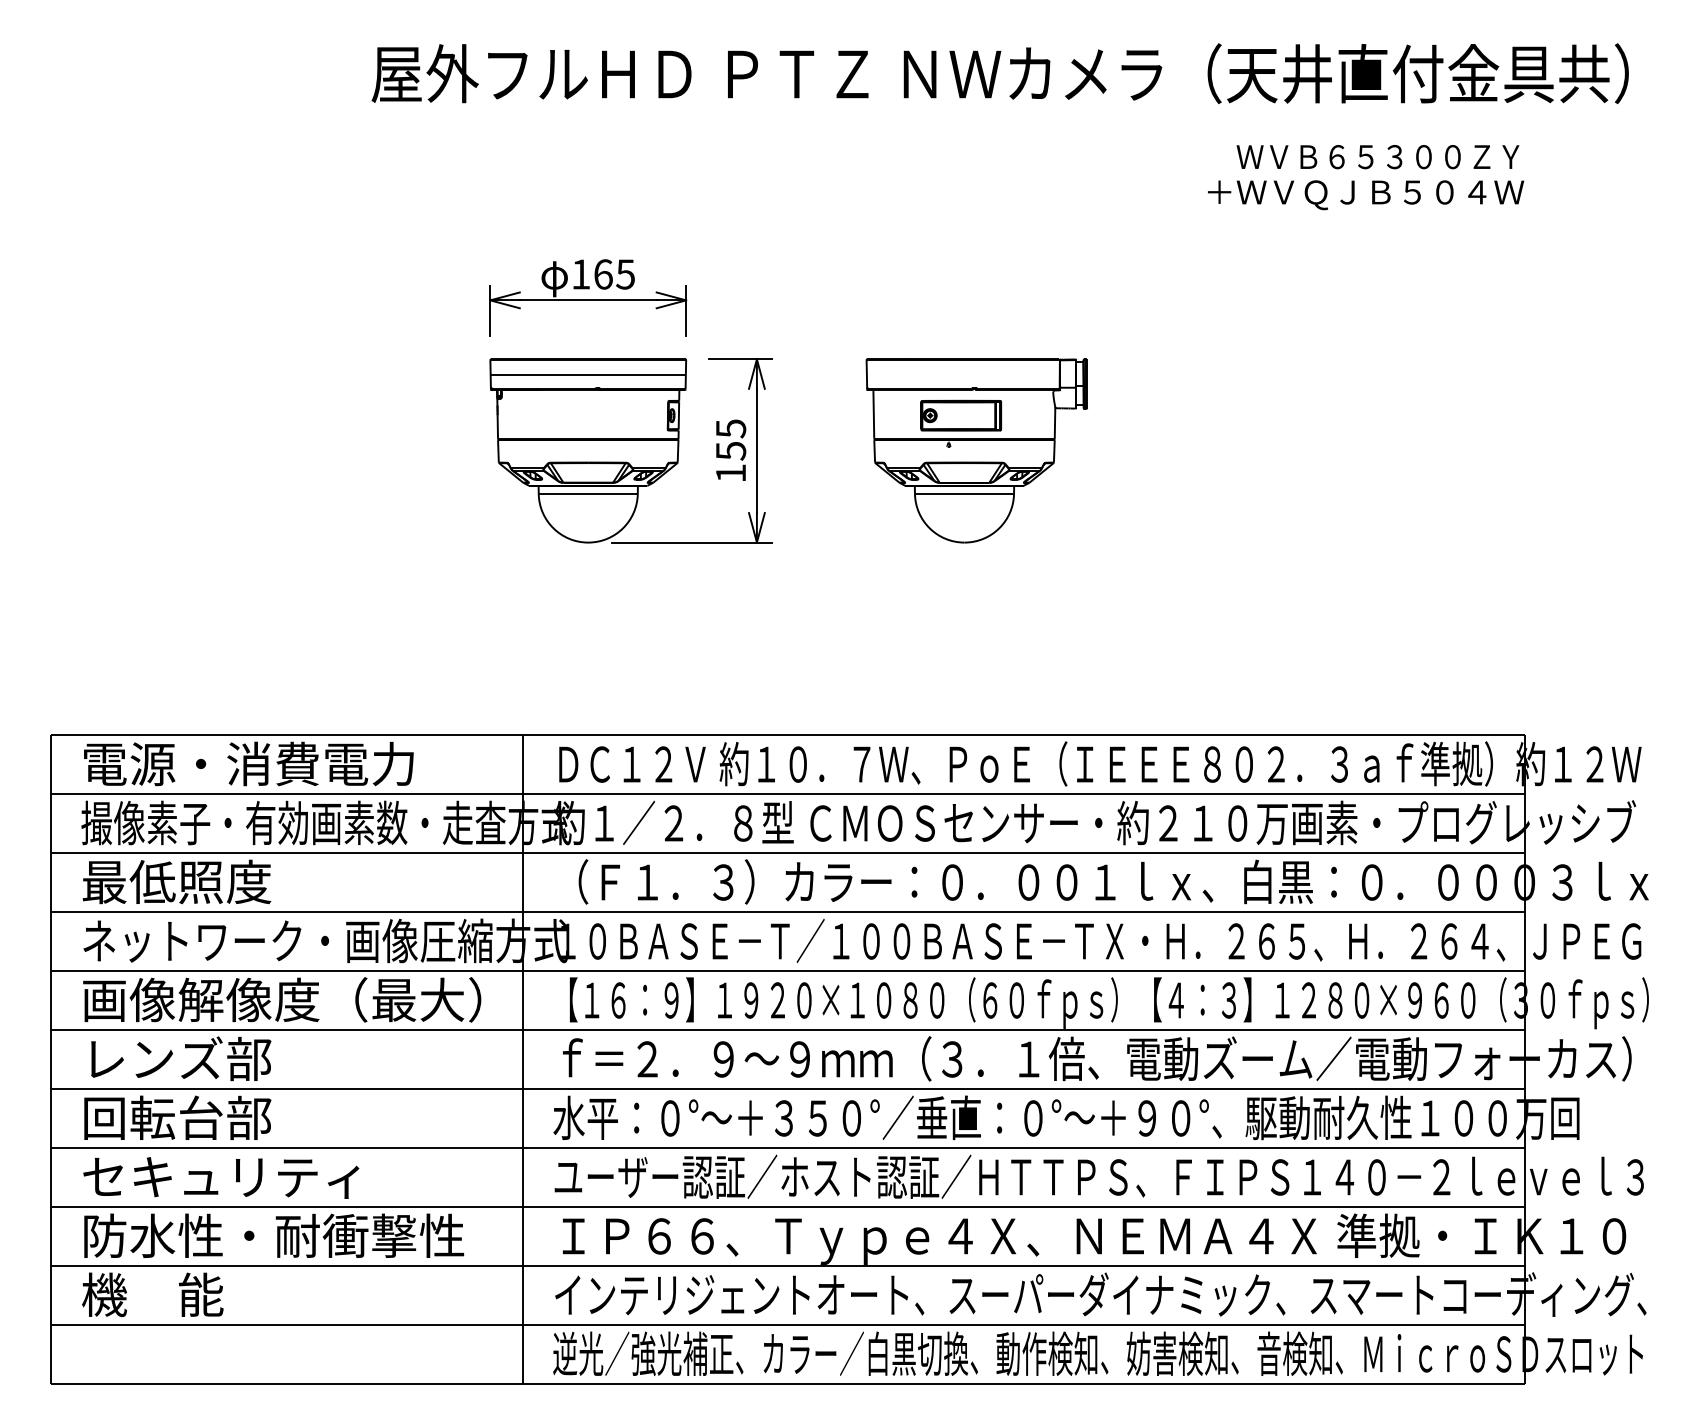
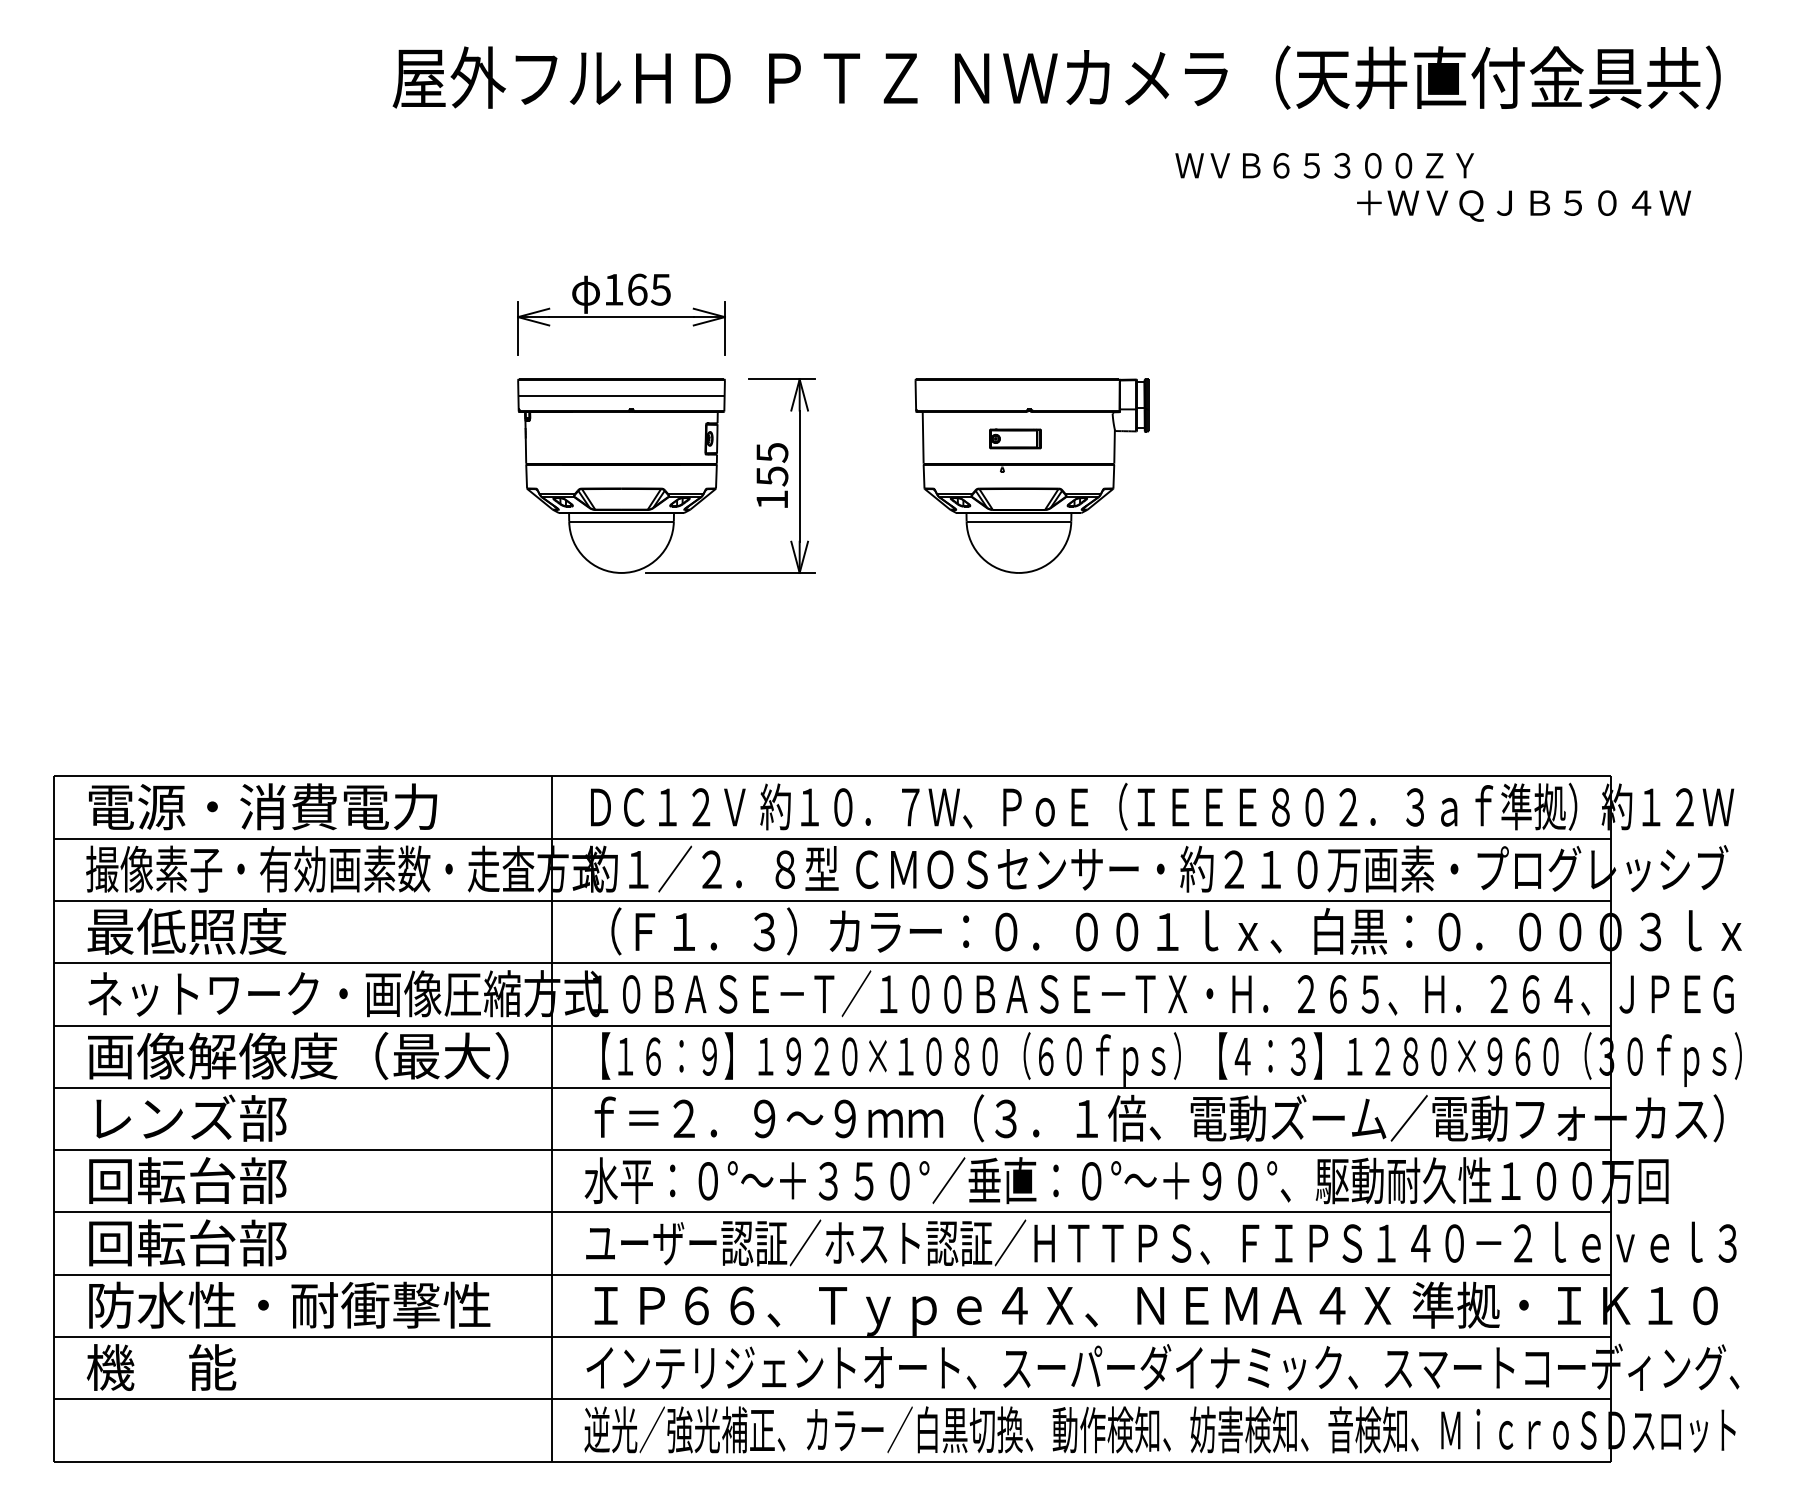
text: (1377, 156) -> (1324, 165), moved
text: (1366, 194) -> (1524, 205), moved
part: (961, 415) -> (1015, 438), size x0.6
text: (220, 1176) -> (233, 1242), セキュリティ -> 回転台部

